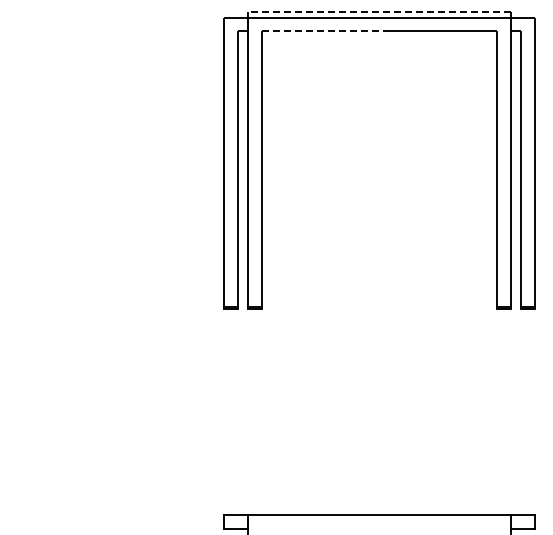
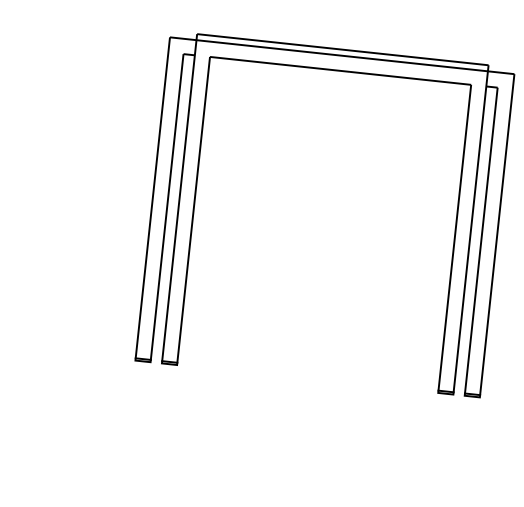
line: (378, 12) -> (341, 49), dashed -> solid
line: (325, 31) -> (280, 64), dashed -> solid

